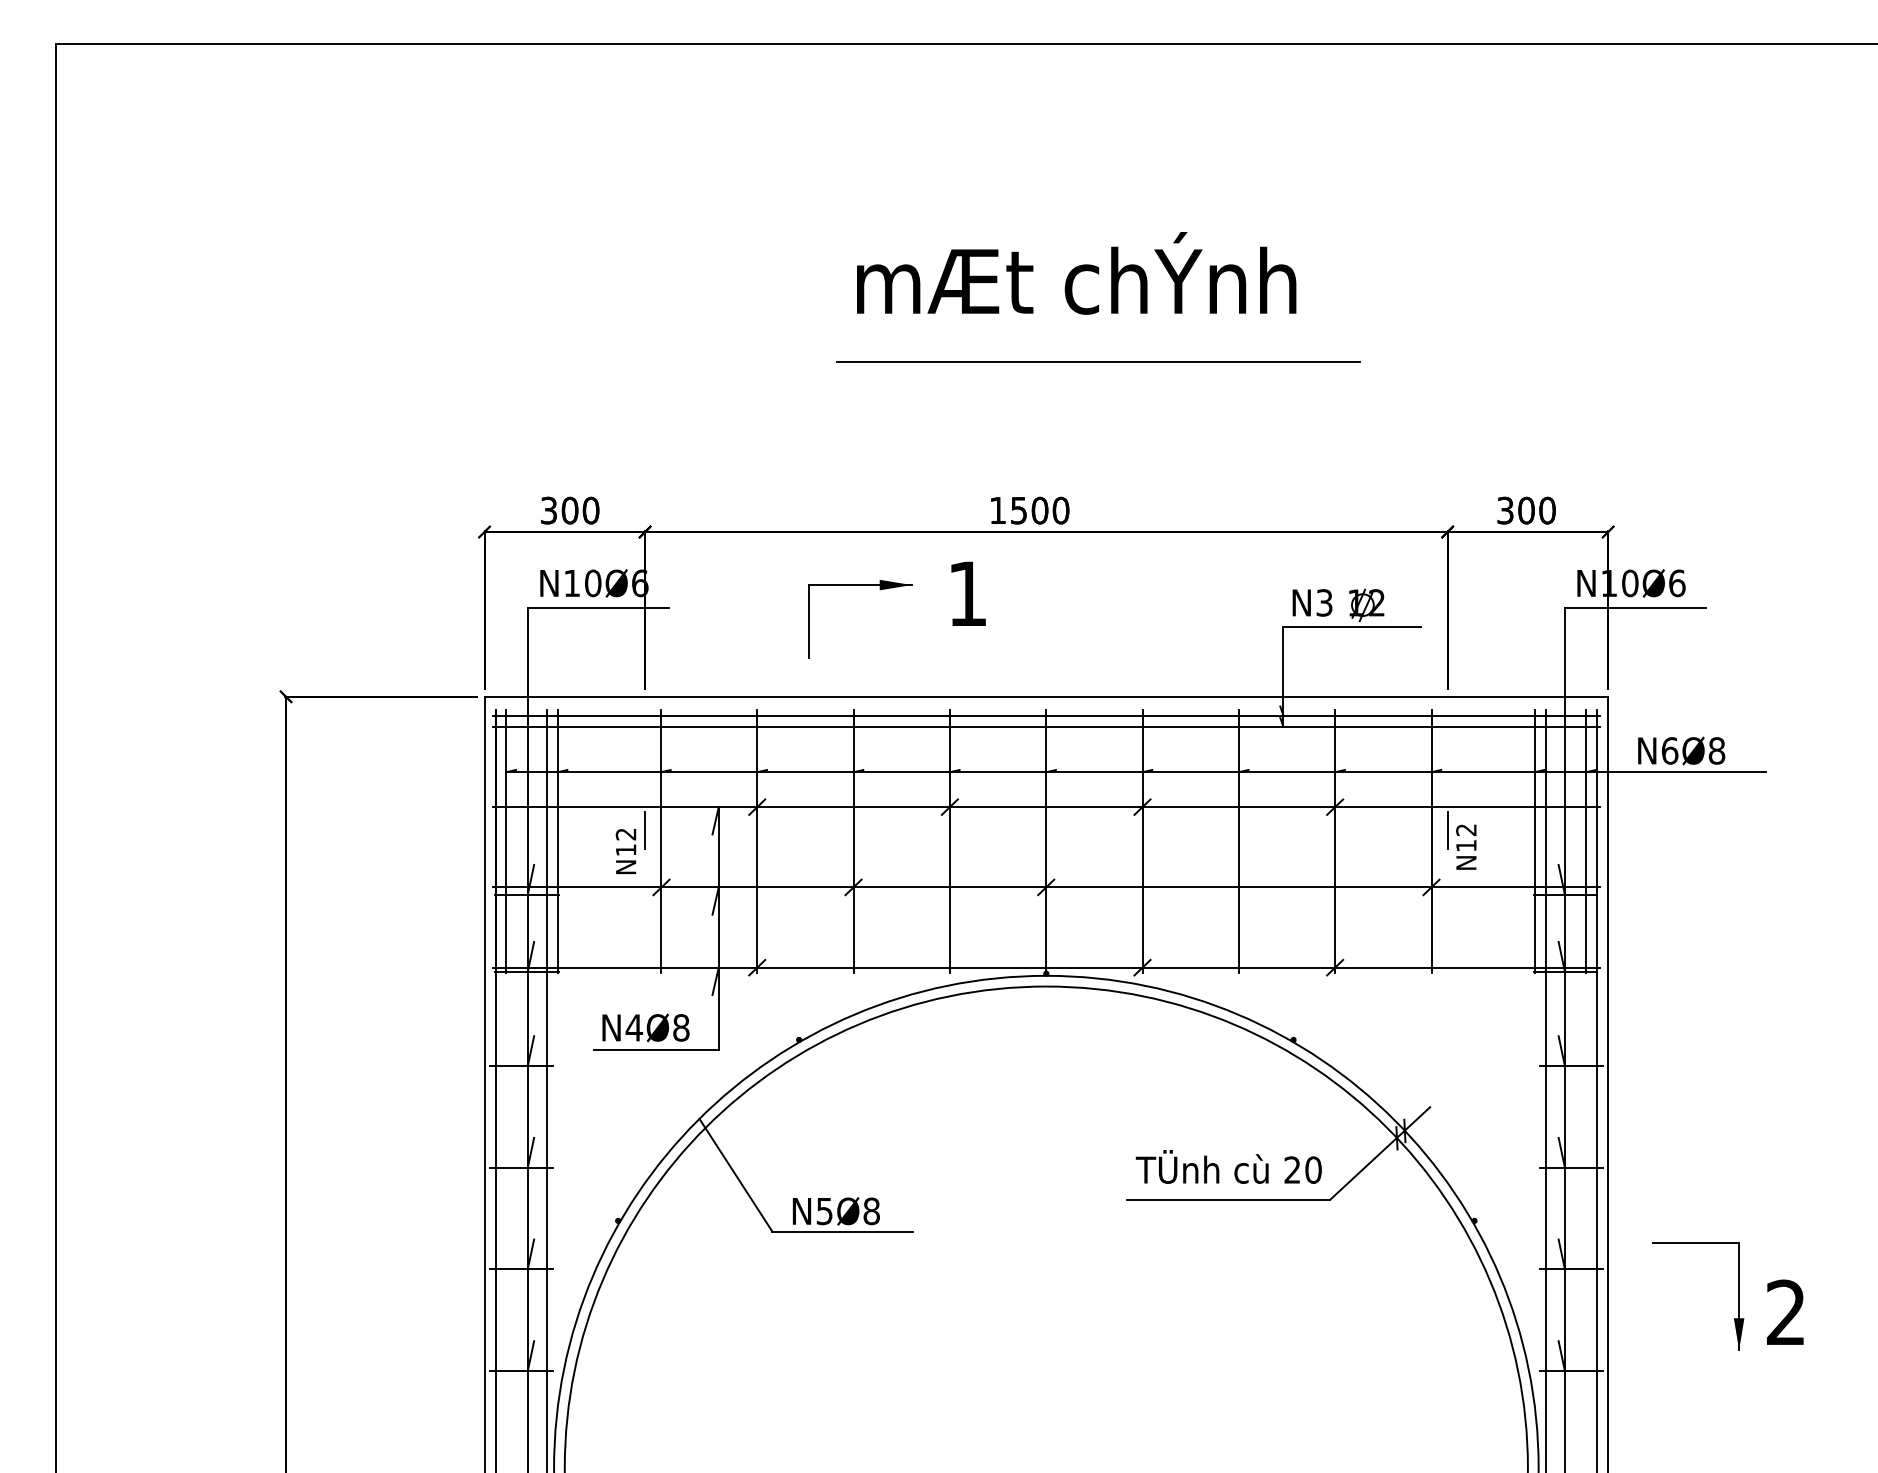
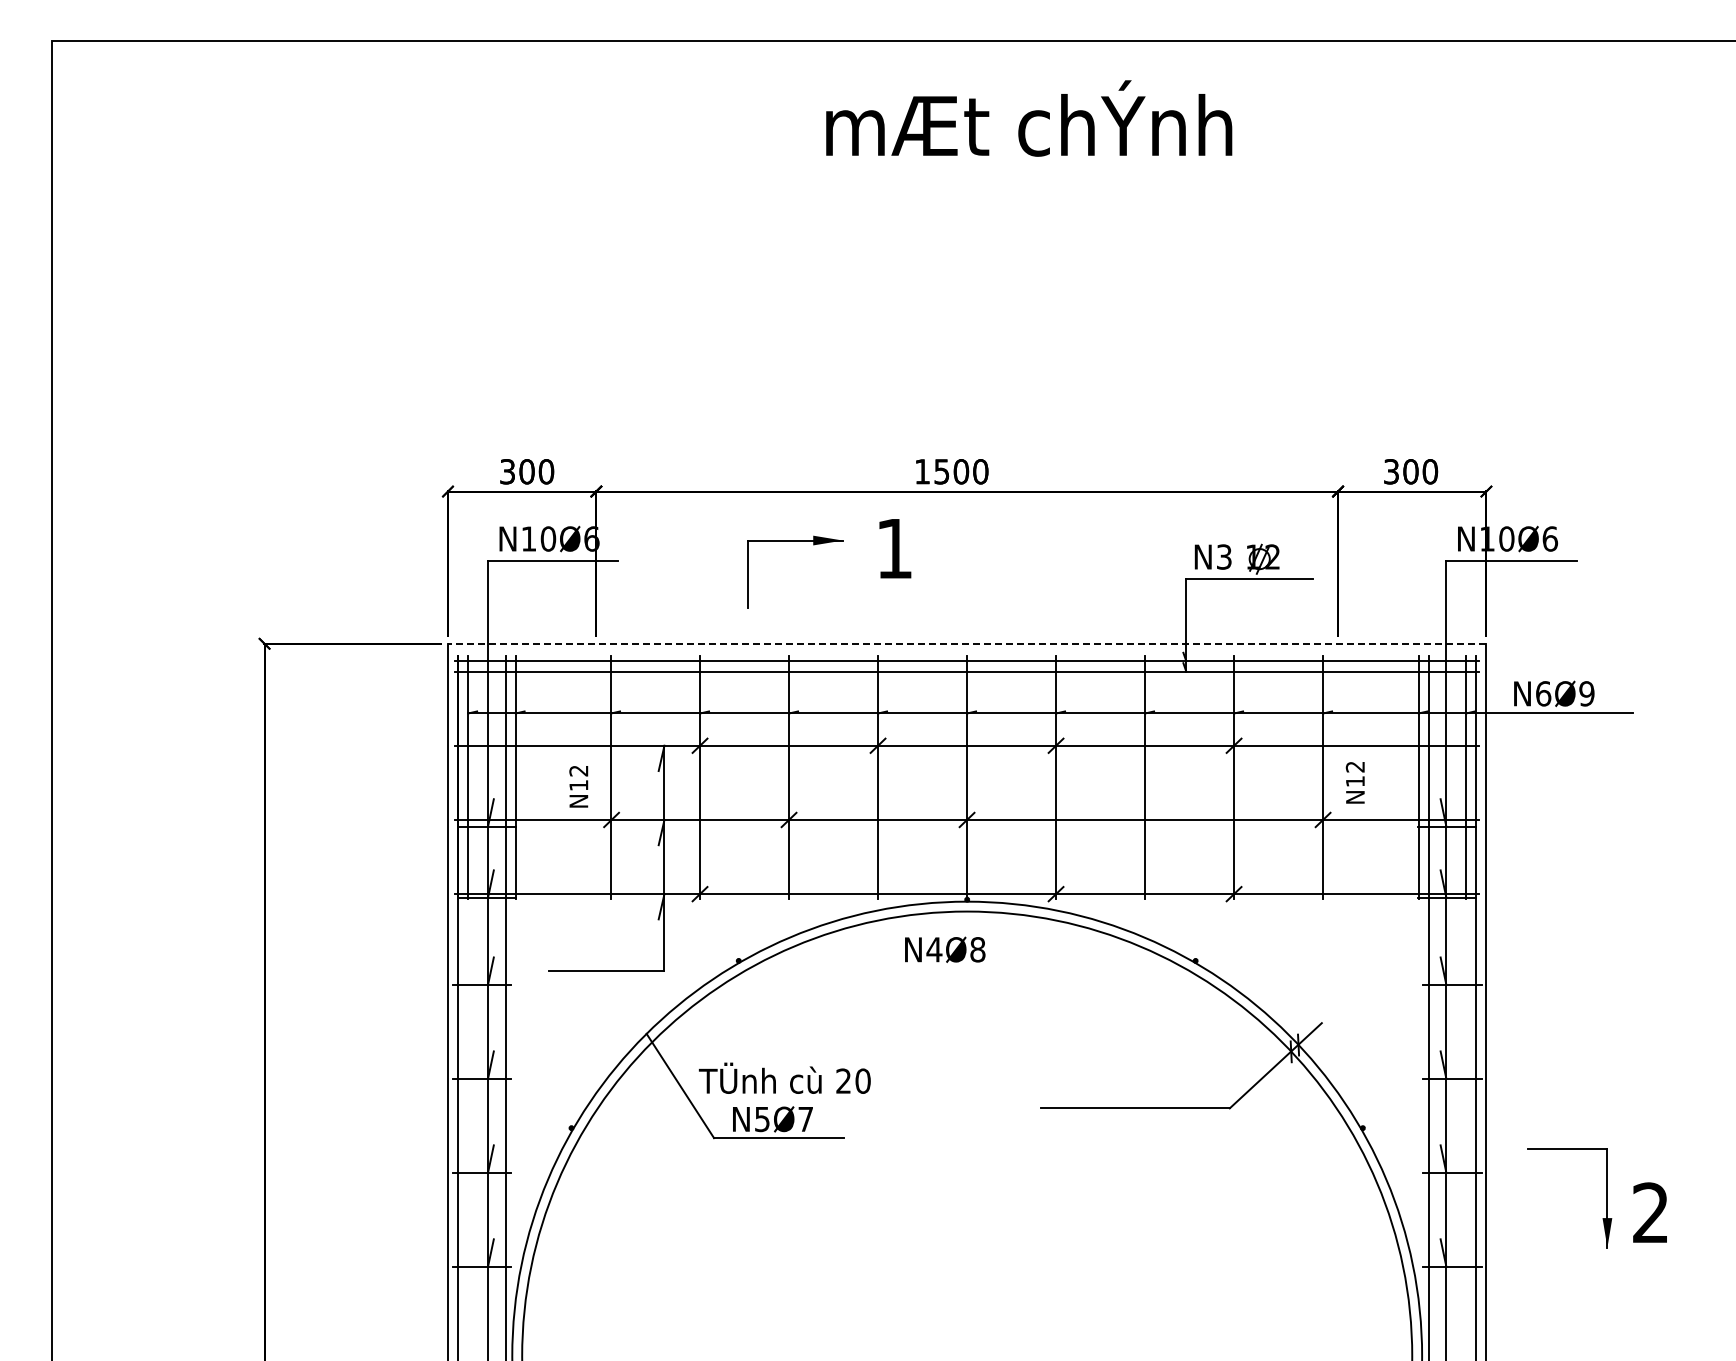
text: (1076, 273) -> (1029, 118), moved
line: (1097, 362) -> (1014, 334), removed
line: (1045, 696) -> (966, 643), solid -> dashed
text: (1716, 750) -> (1586, 693), N6Ø8 -> N6Ø9
line: (645, 830) -> (596, 767), removed
line: (1448, 830) -> (1338, 767), removed
text: (646, 1027) -> (945, 949), moved
text: (1228, 1166) -> (784, 1077), moved
text: (871, 1211) -> (805, 1119), N5Ø8 -> N5Ø7

